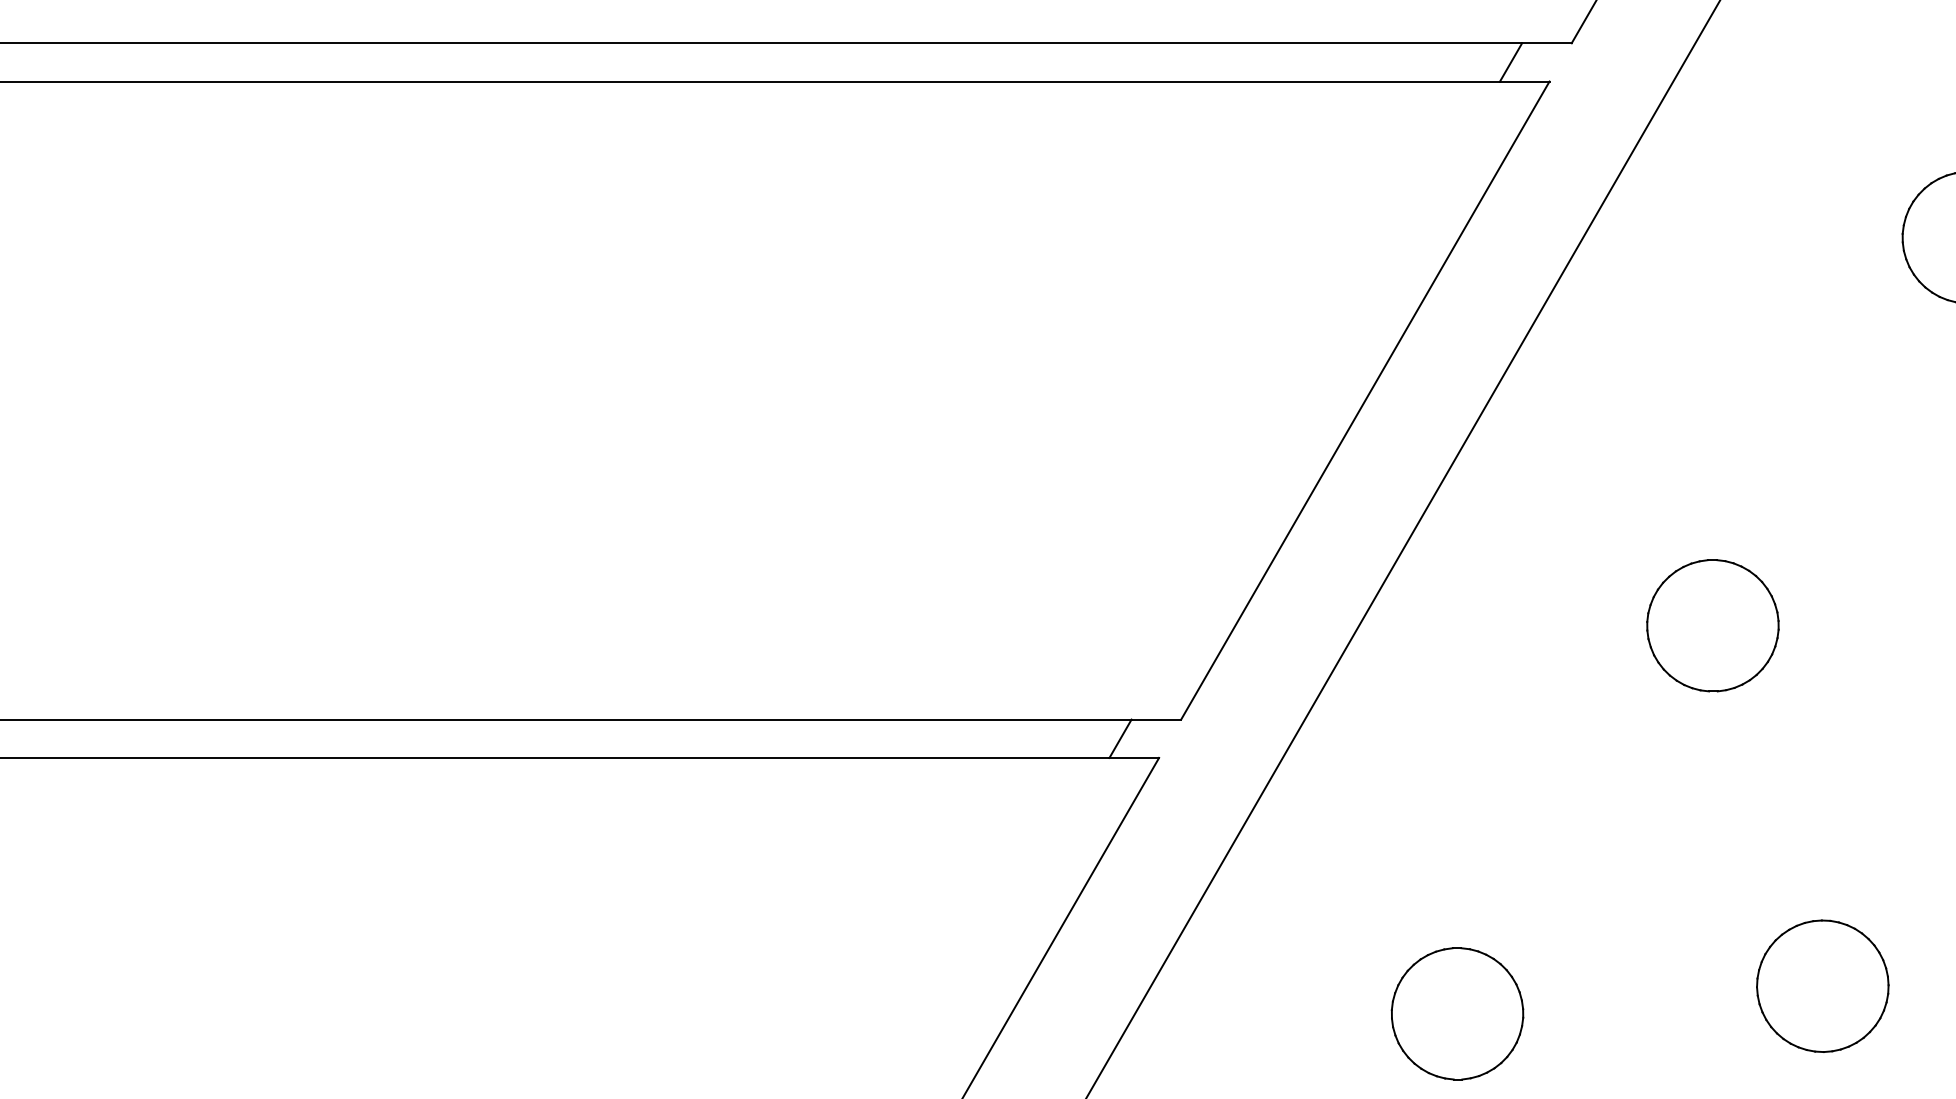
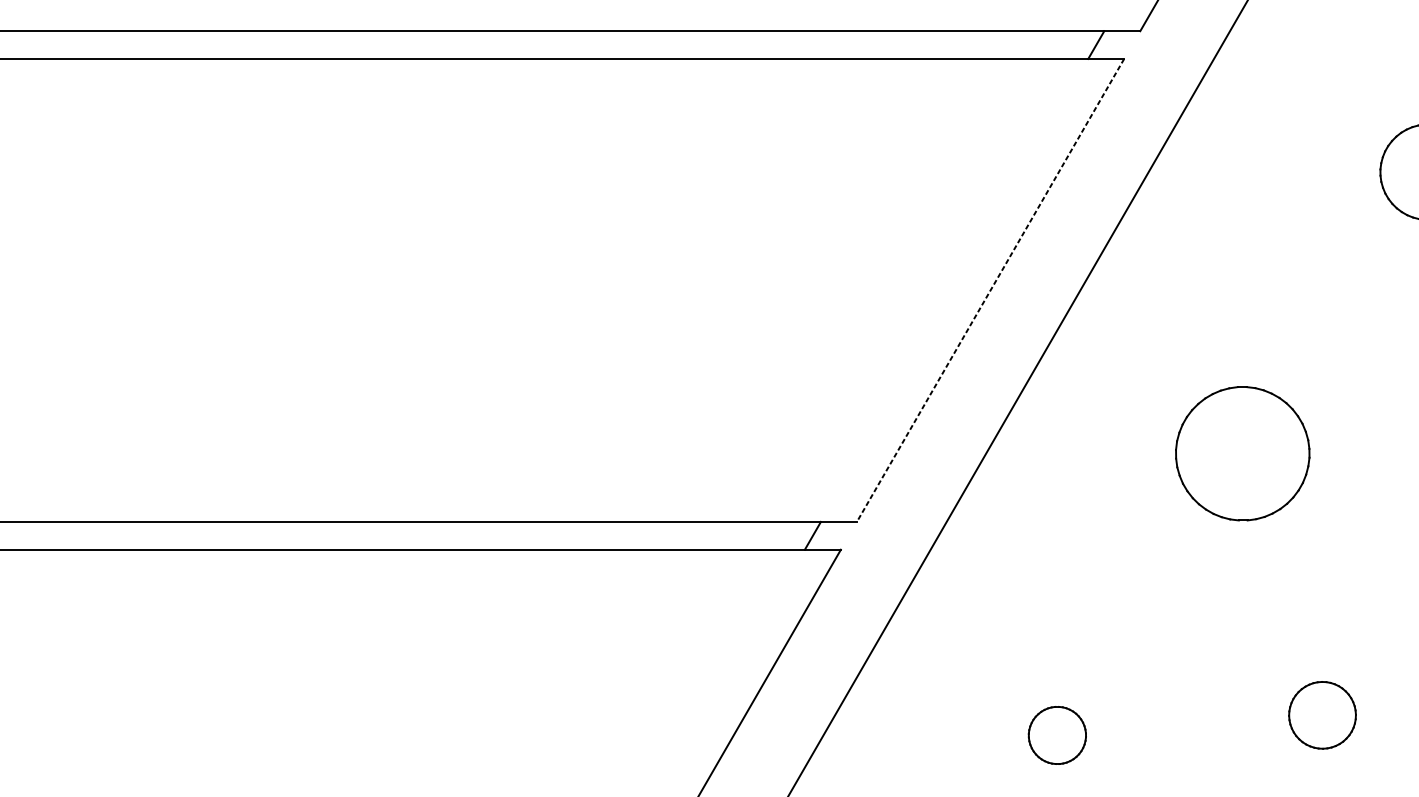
line: (1365, 401) -> (990, 291), solid -> dashed
part: (1712, 625) -> (1242, 453), size x1.4
part: (1822, 985) -> (1322, 714), size x0.7
part: (1457, 1013) -> (1057, 735), size x0.6

